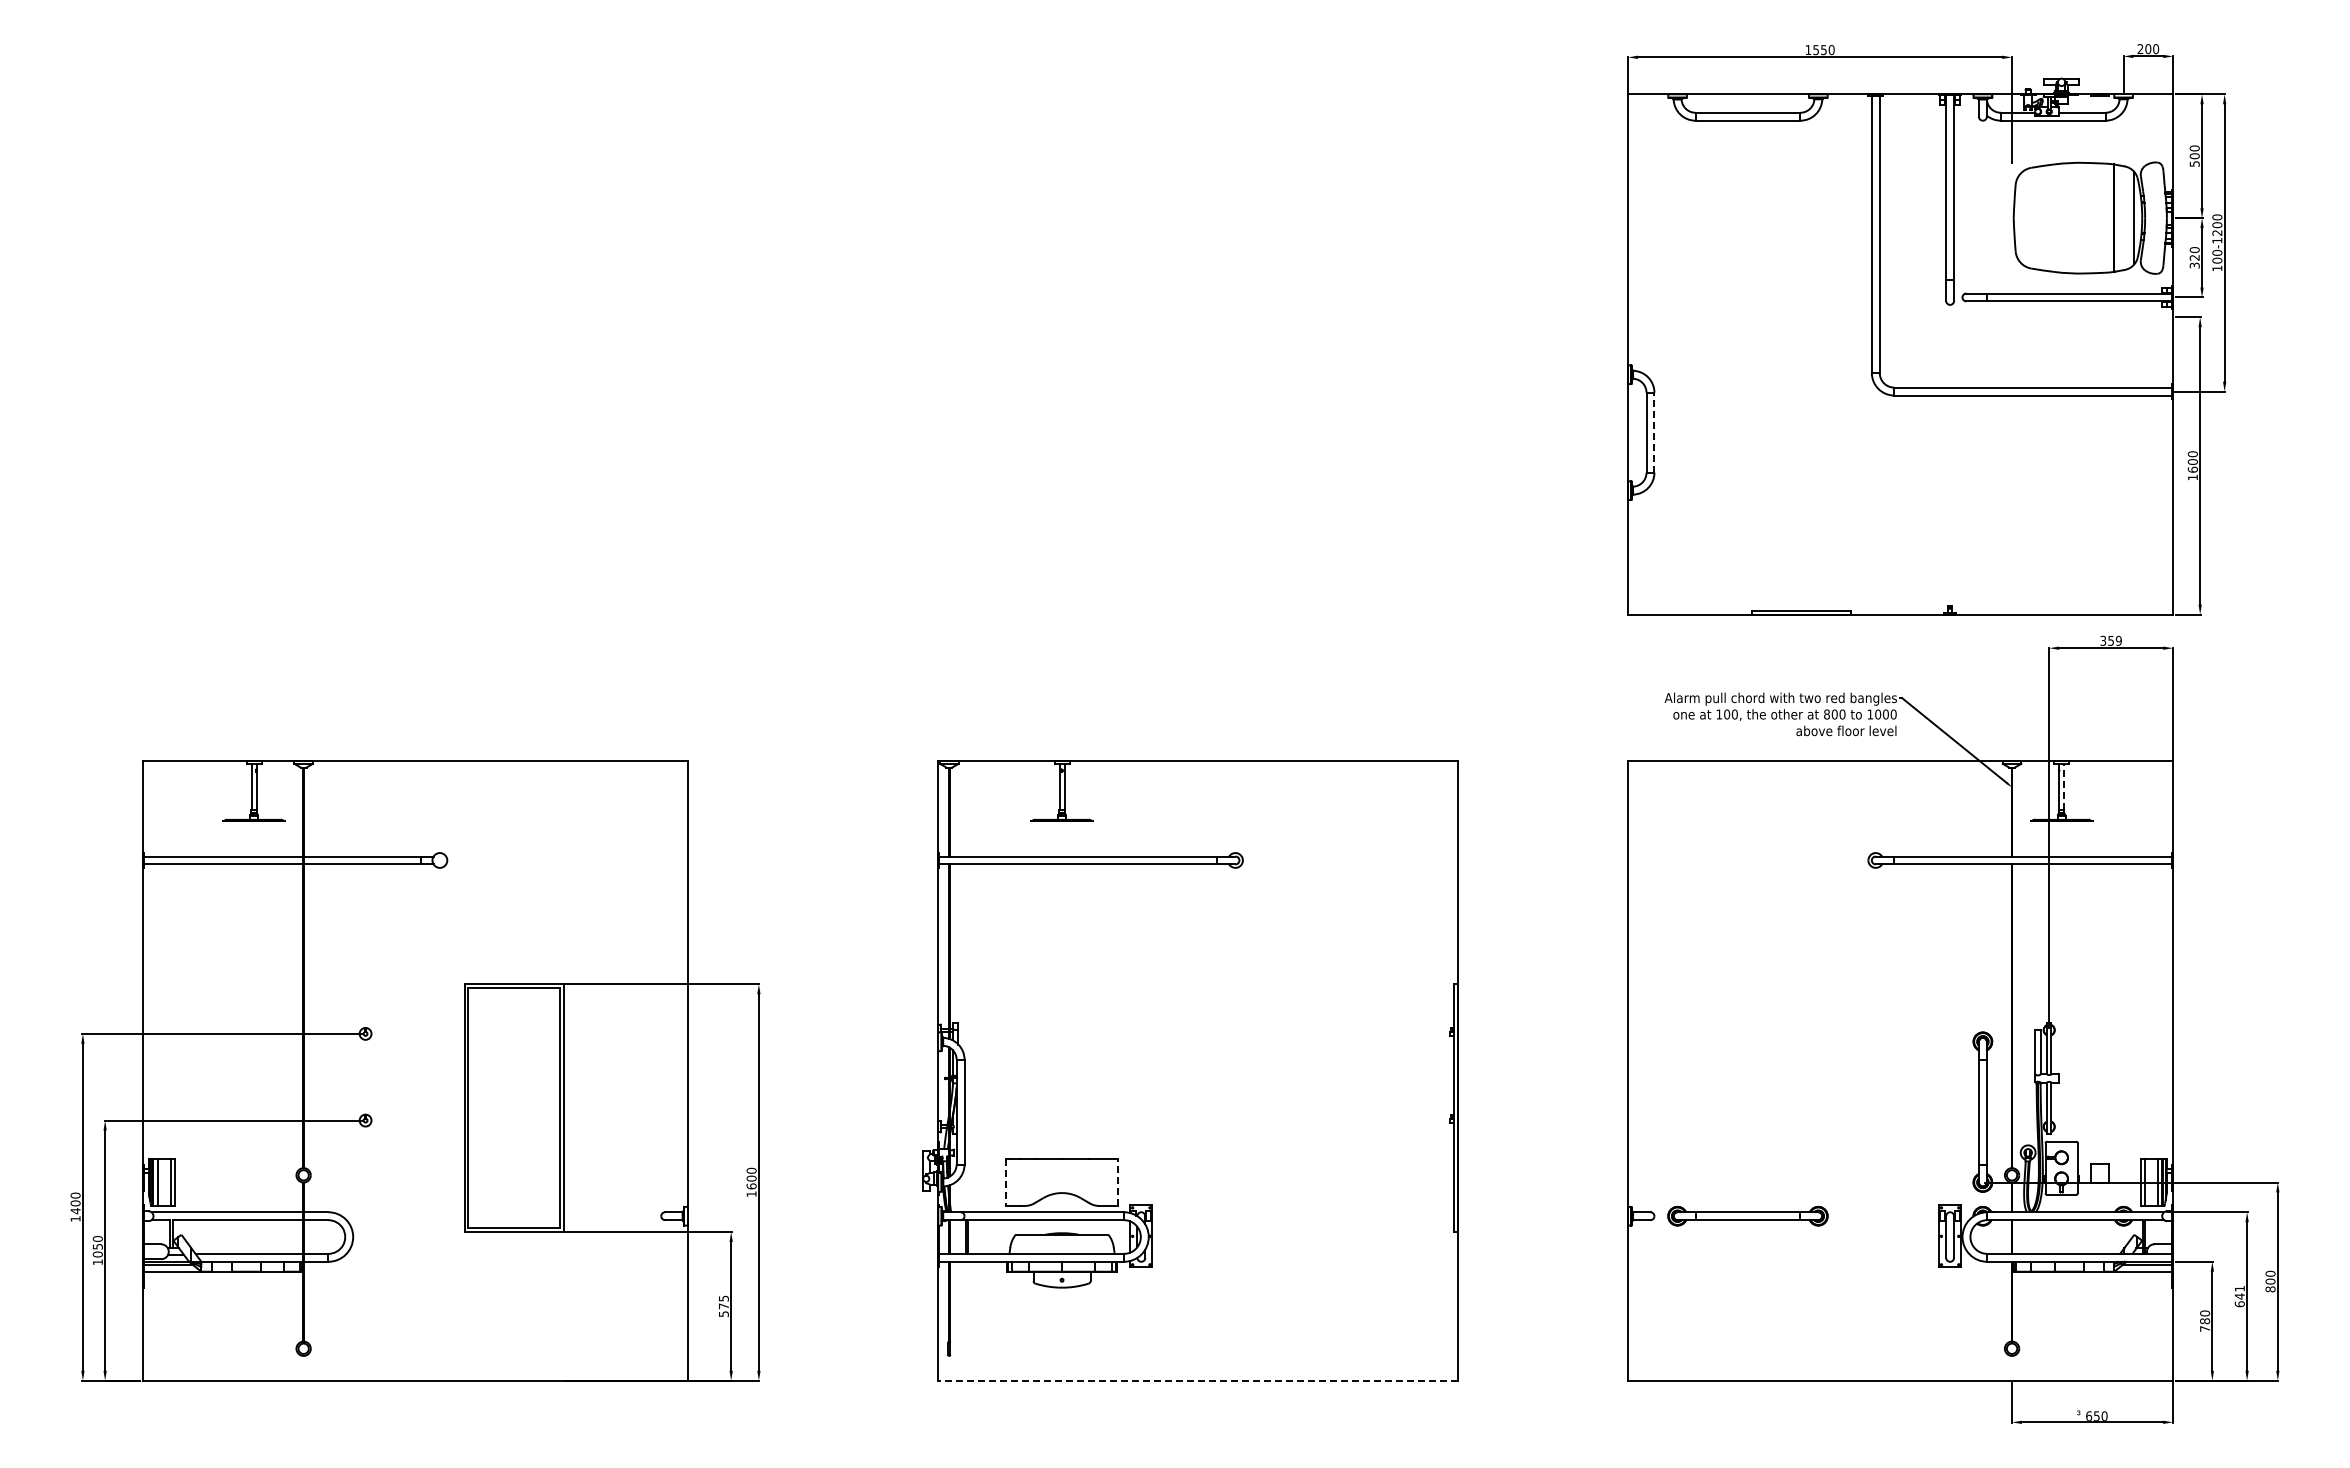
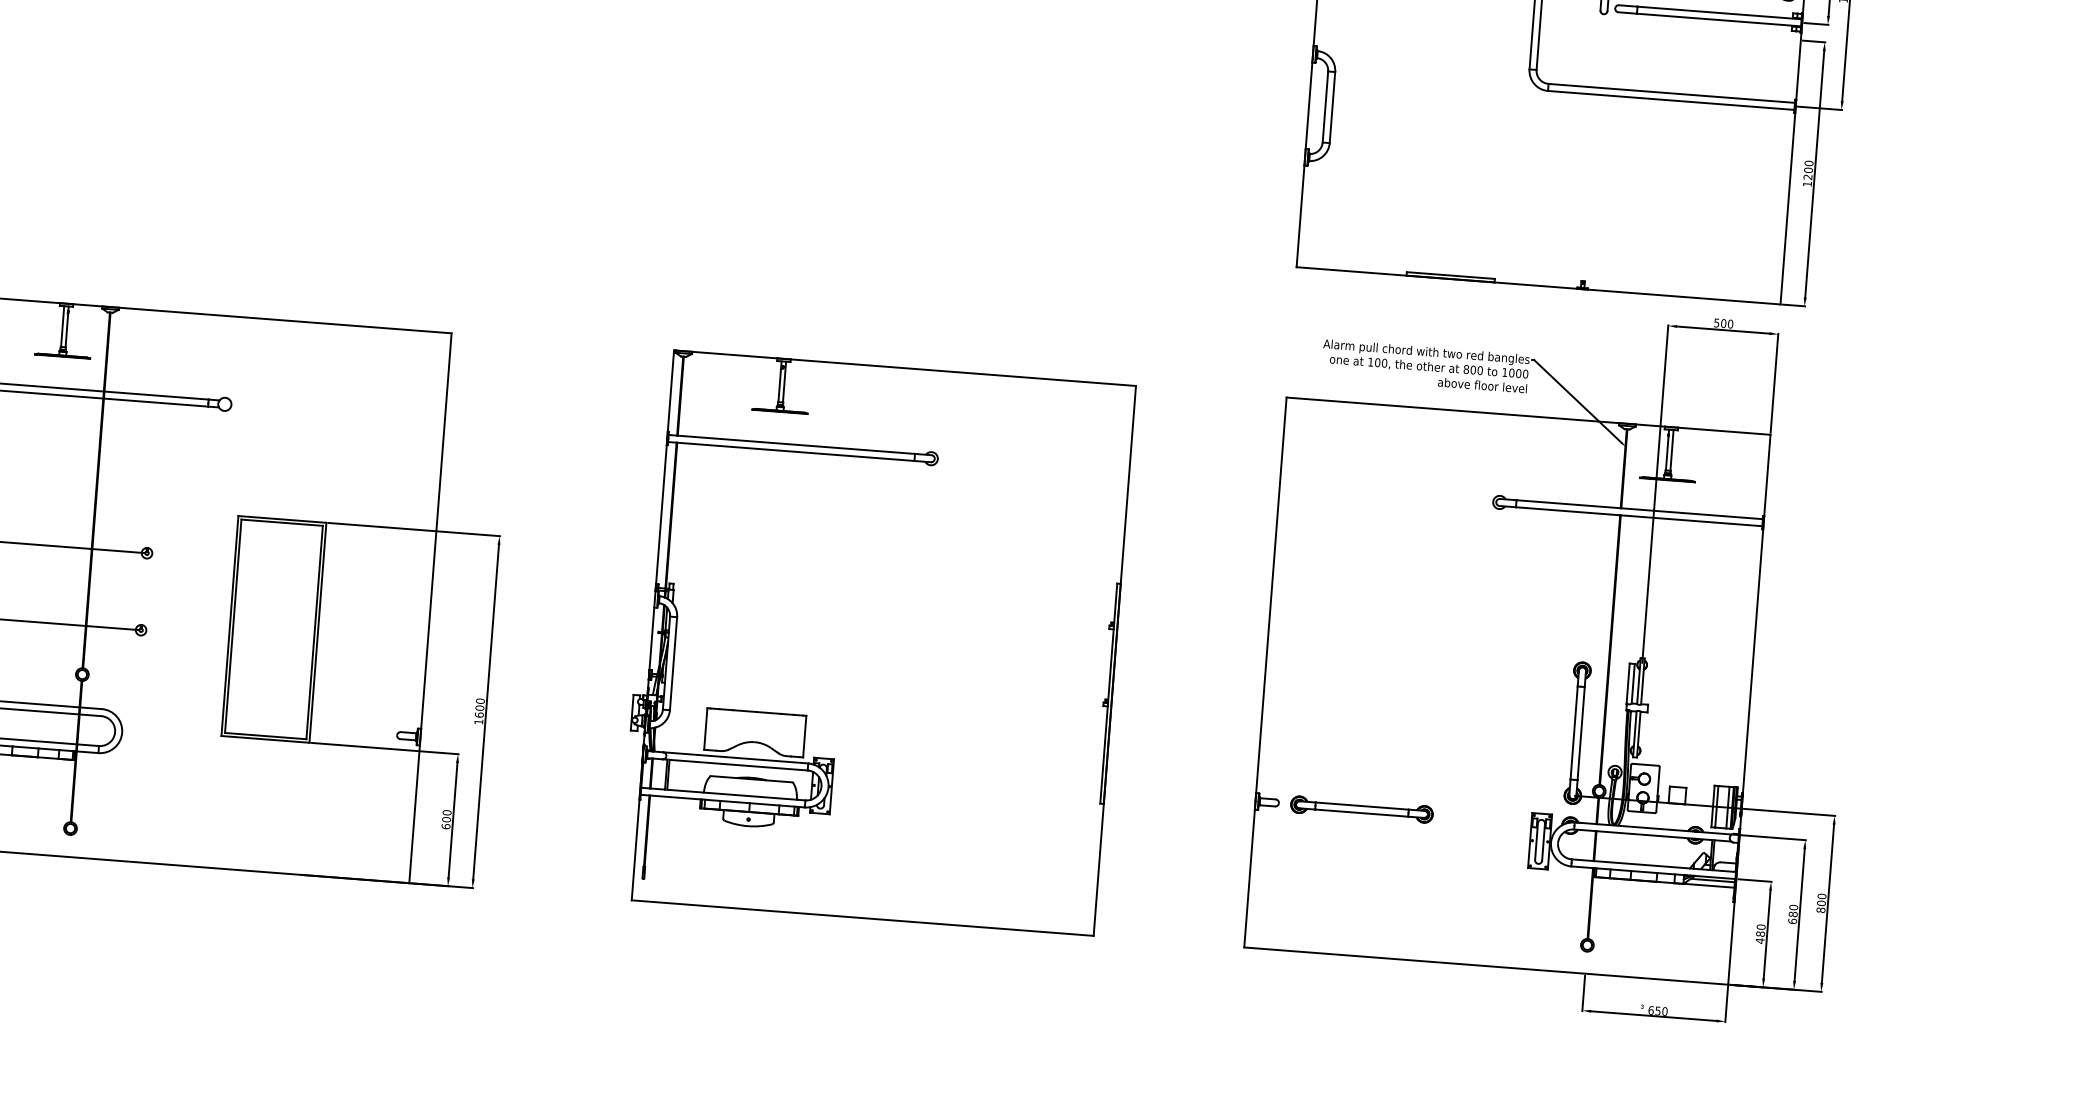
line: (1654, 432) -> (1332, 107), dashed -> solid
text: (2192, 469) -> (1807, 176), 1600 -> 1200
text: (2110, 640) -> (1723, 323), 359 -> 500
line: (2064, 787) -> (1672, 450), dashed -> solid
line: (1117, 1182) -> (804, 736), dashed -> solid
line: (1006, 1183) -> (705, 729), dashed -> solid
text: (2239, 1292) -> (1793, 910), 641 -> 680
text: (723, 1306) -> (446, 819), 575 -> 600
text: (2204, 1328) -> (1759, 940), 780 -> 480
line: (1197, 1380) -> (862, 917), dashed -> solid

